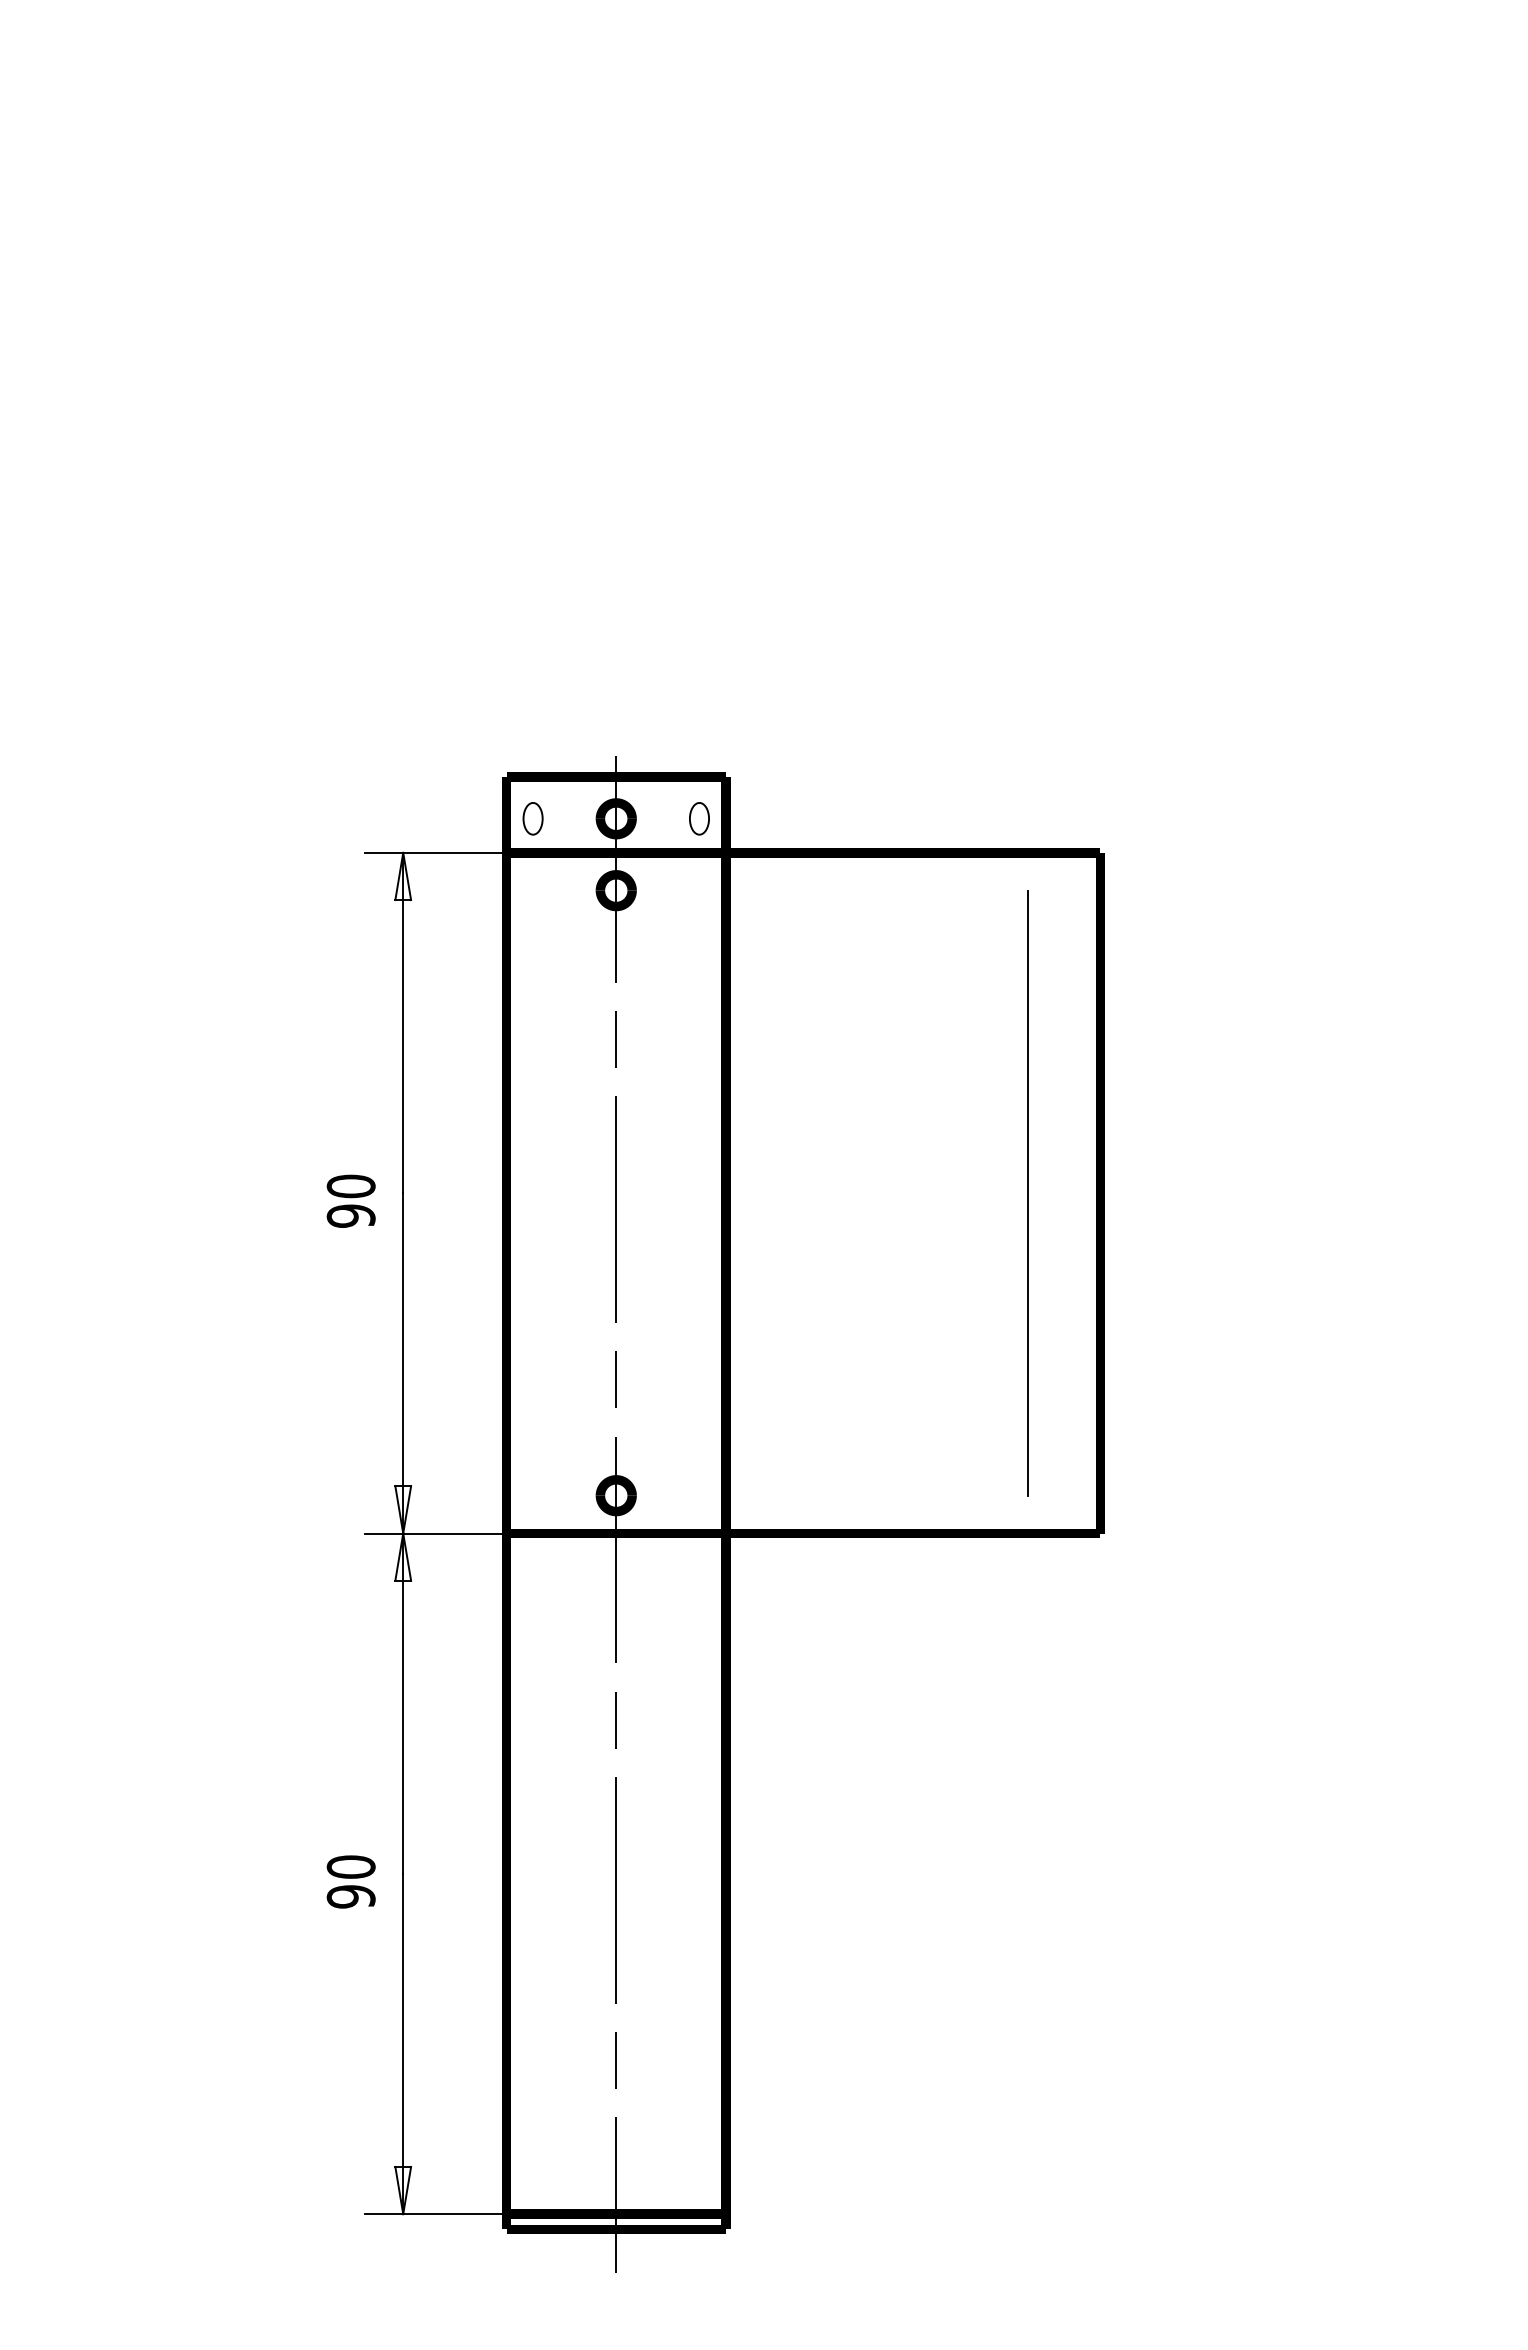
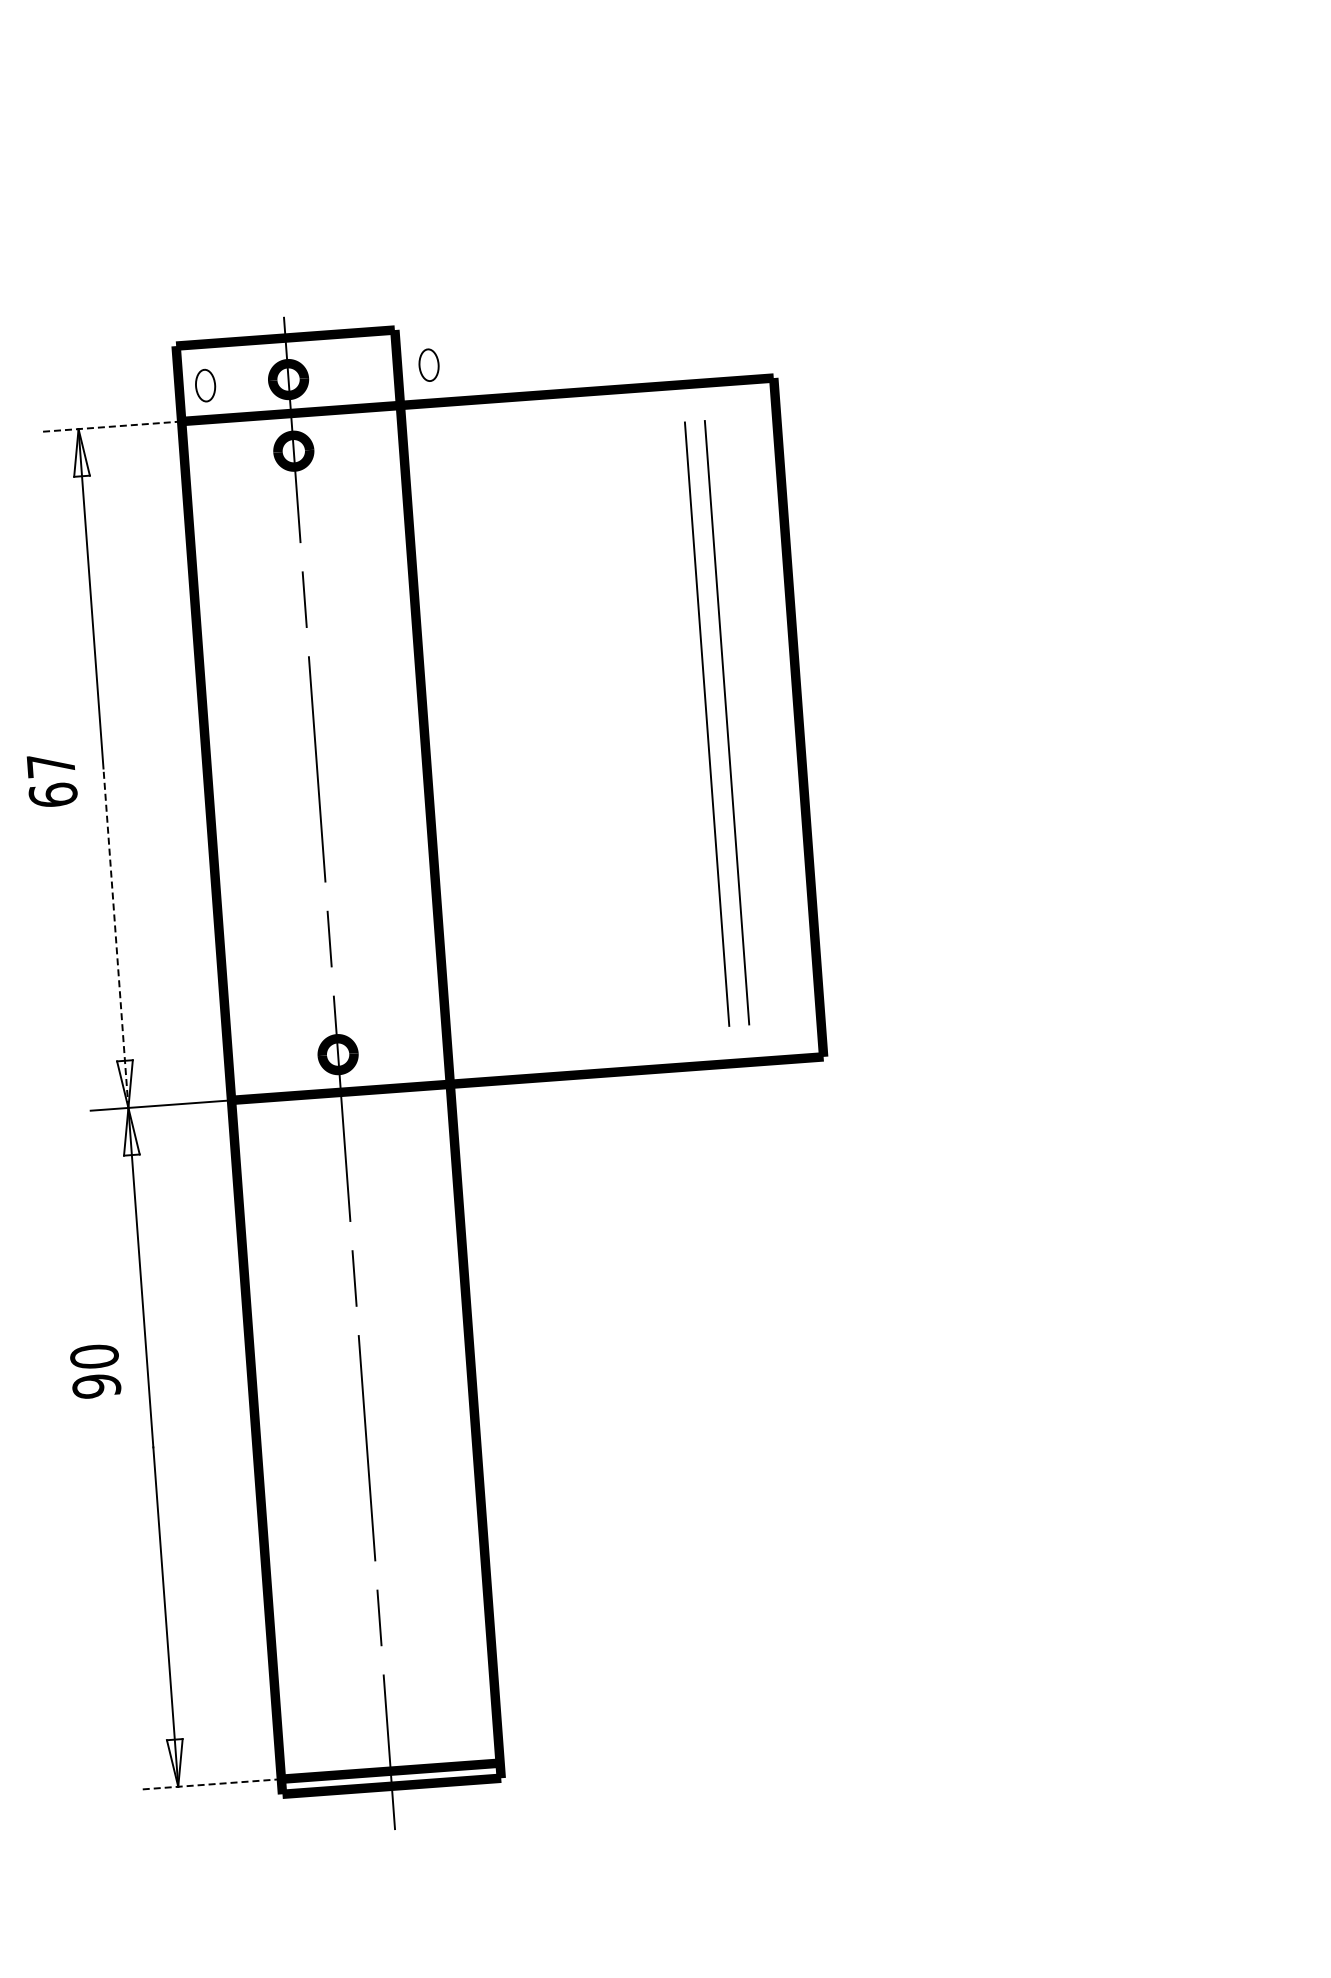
part: (699, 818) -> (429, 364), moved
line: (436, 852) -> (111, 426), solid -> dashed
line: (1007, 1193) -> (706, 724), added
text: (350, 1200) -> (51, 779), 90 -> 67
line: (403, 1362) -> (116, 937), solid -> dashed
text: (350, 1881) -> (94, 1371), moved
line: (436, 2214) -> (211, 1784), solid -> dashed

